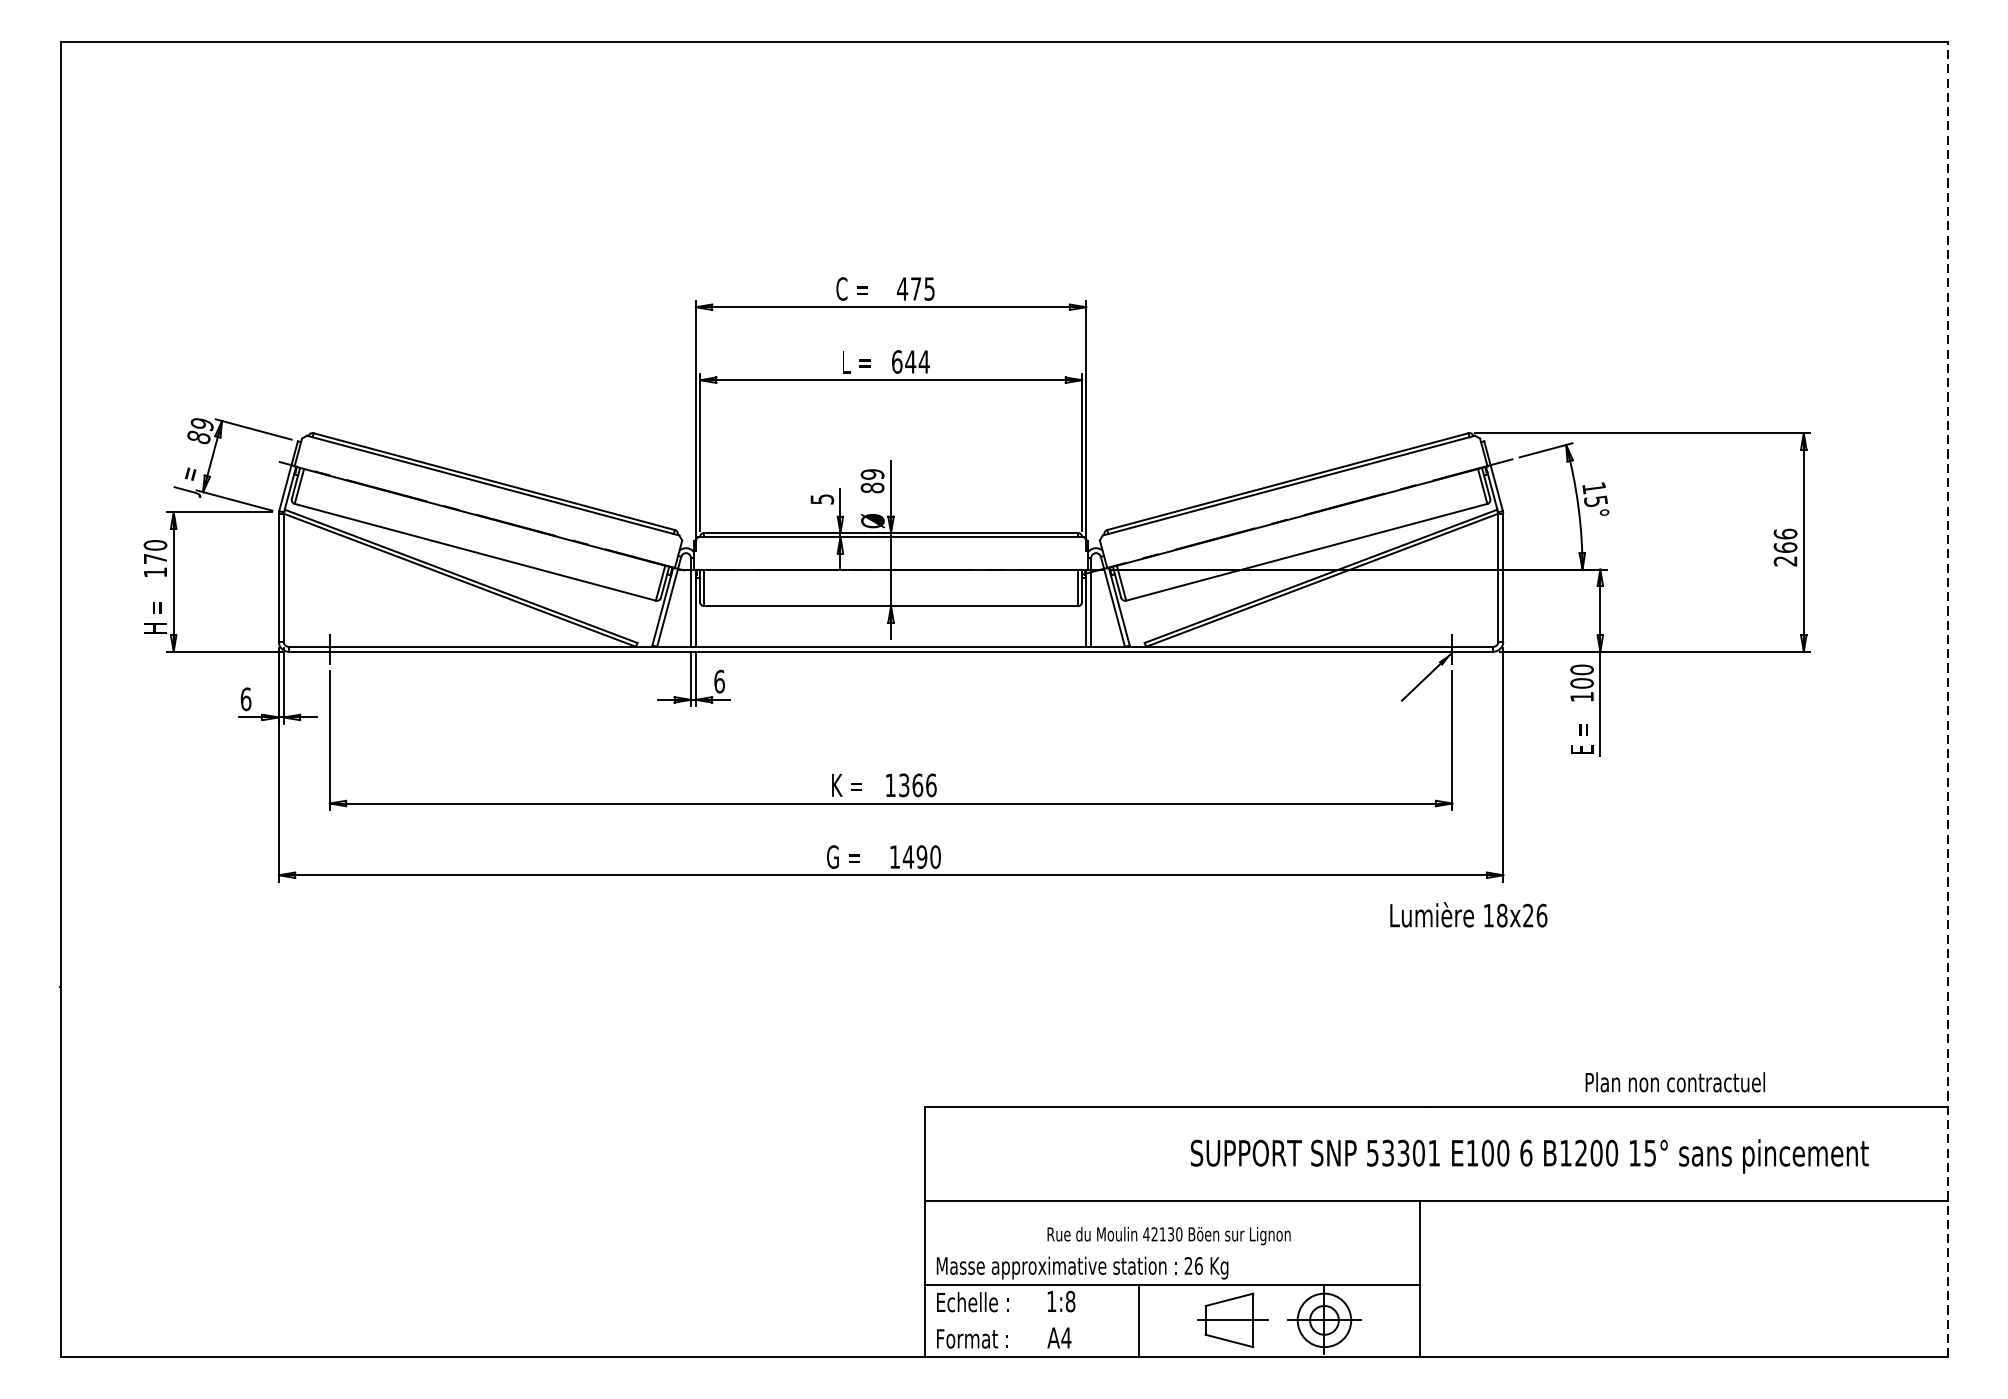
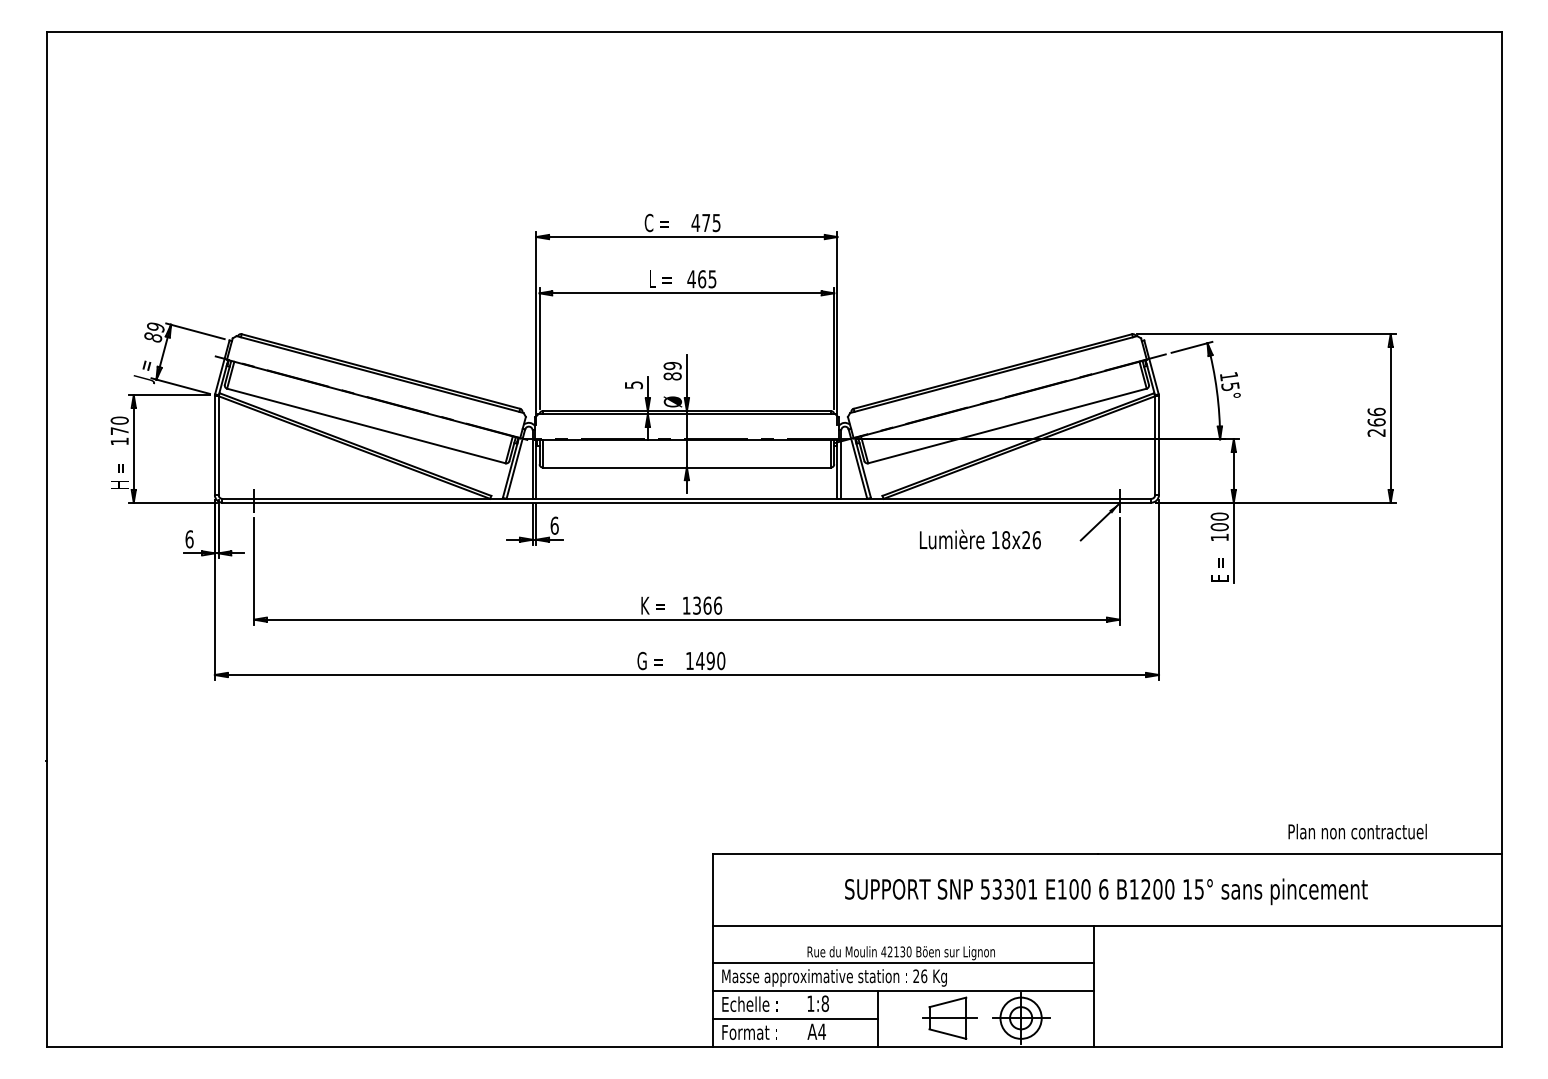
text: (909, 362) -> (701, 279), 644 -> 465
line: (1947, 699) -> (1501, 539), dashed -> solid
text: (1468, 914) -> (980, 539), moved
text: (1675, 1082) -> (1357, 831), moved
text: (1529, 1156) -> (1106, 891), moved
line: (1171, 1249) -> (903, 963), added
line: (1031, 1320) -> (795, 1018), added

